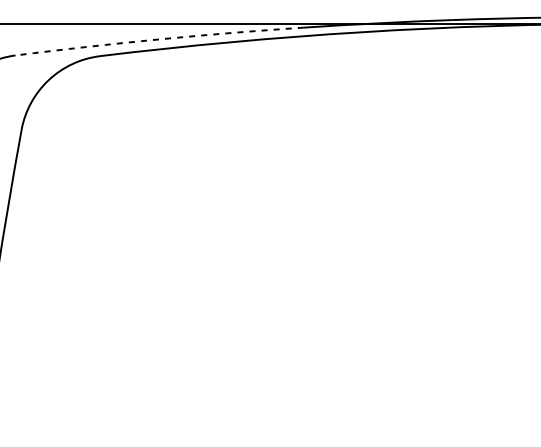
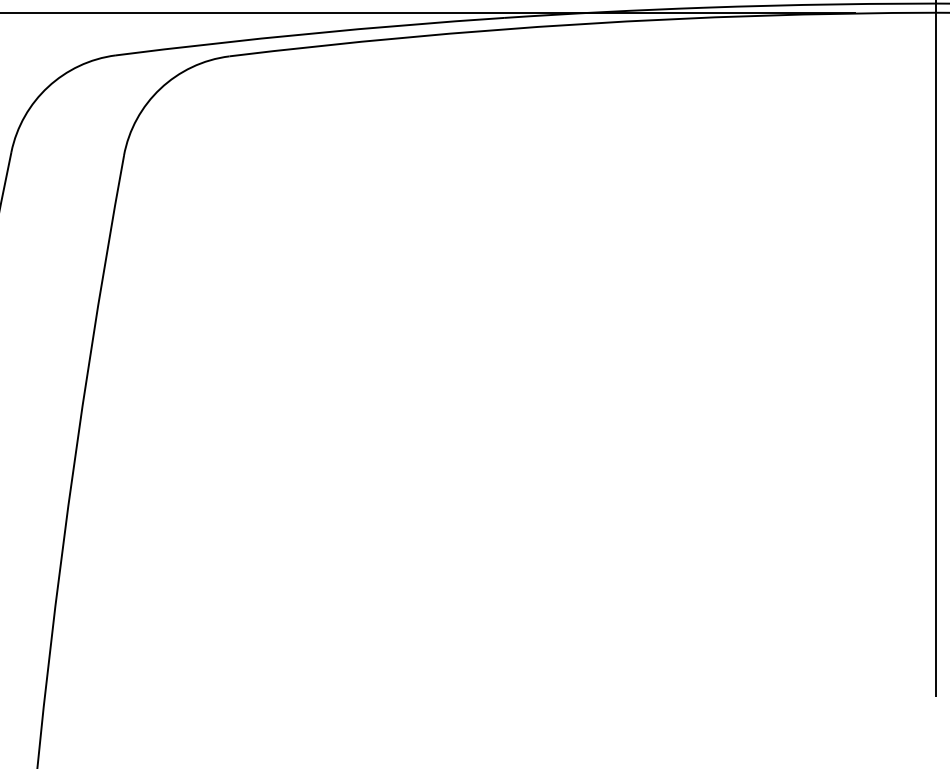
arc: (159, 39) -> (309, 33), dashed -> solid

